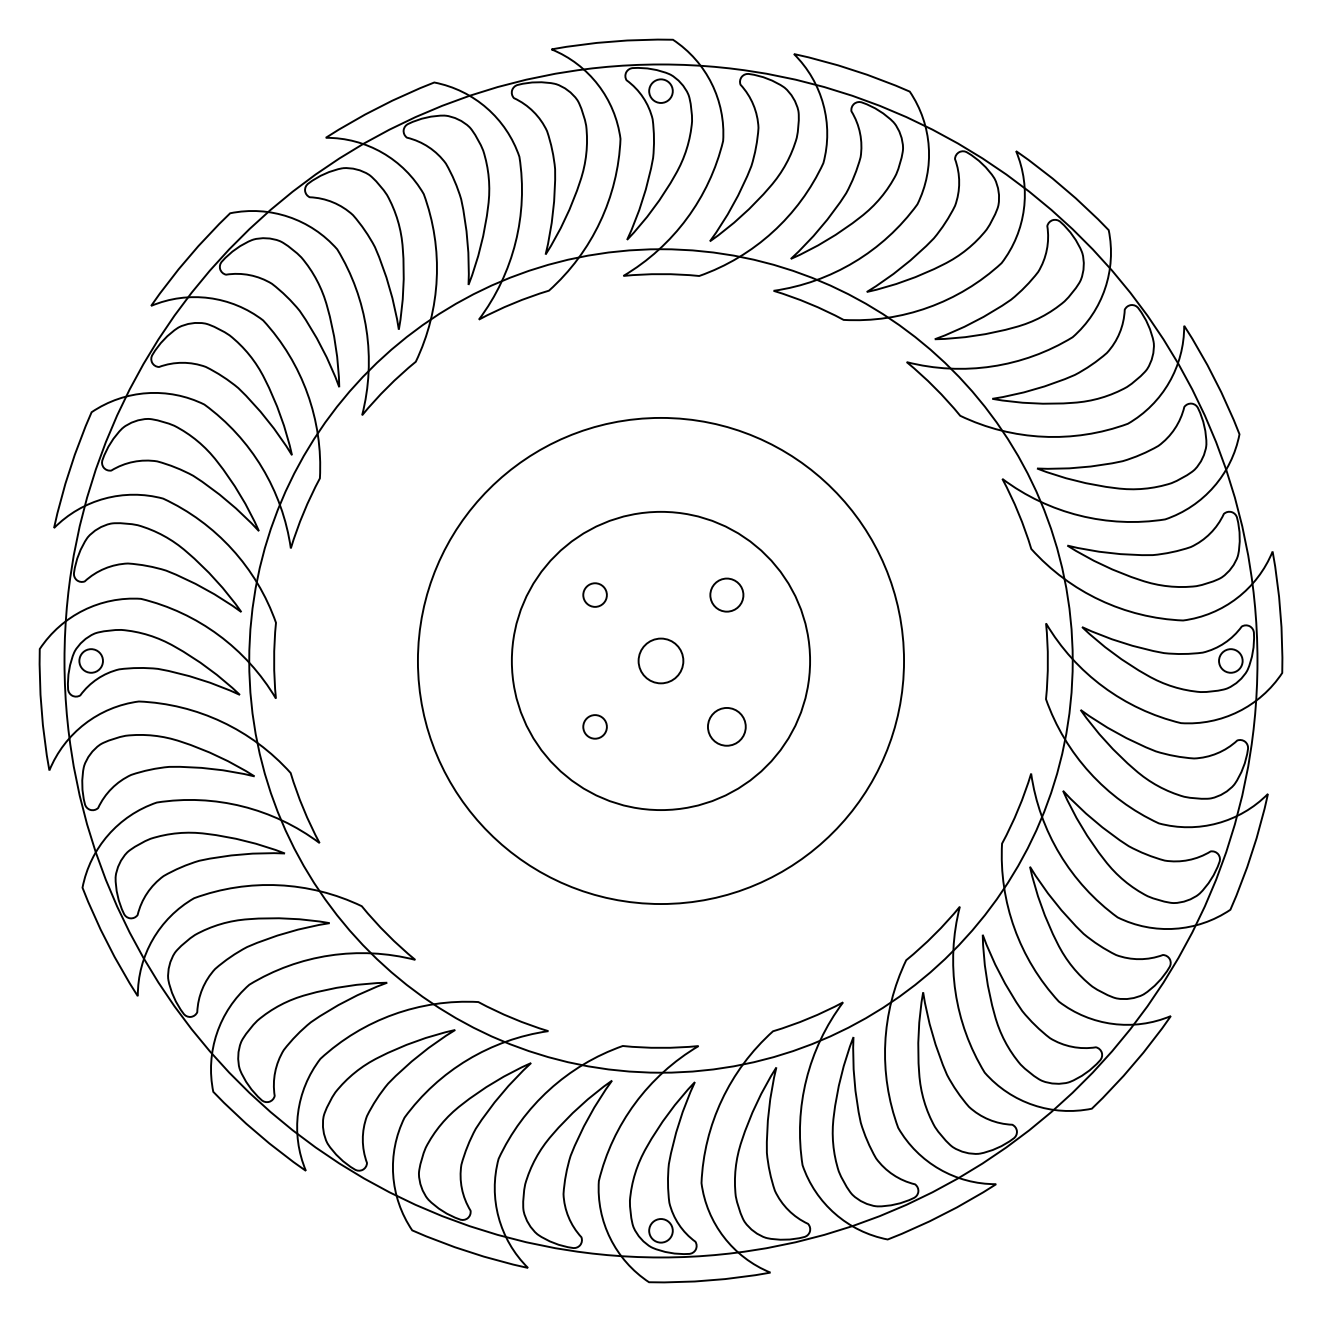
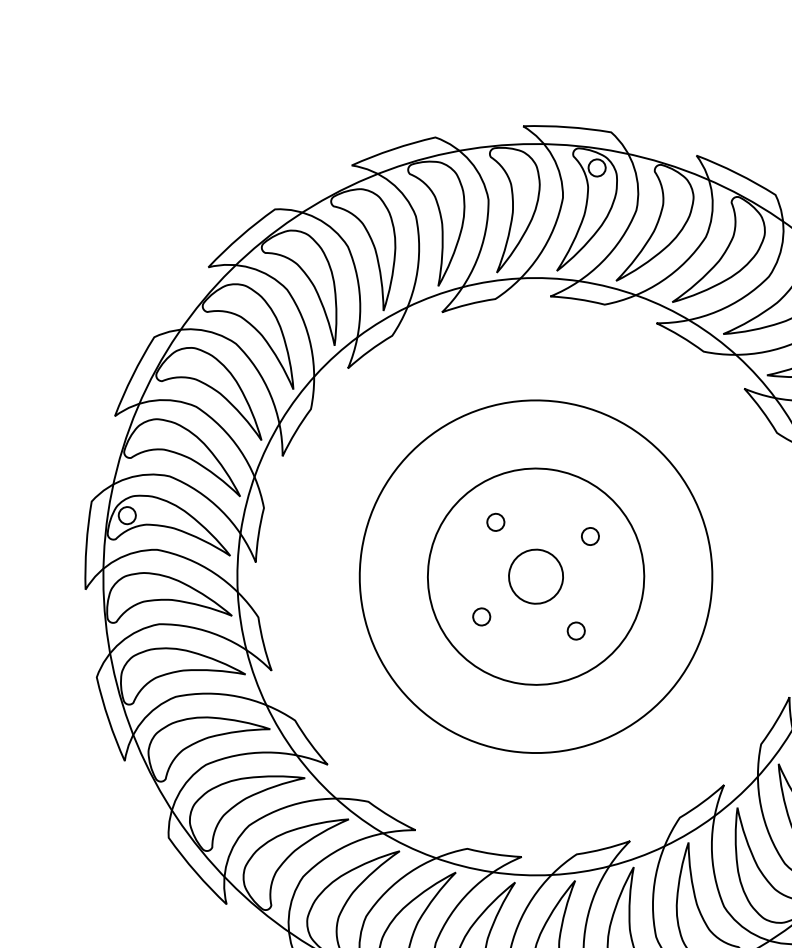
circle: (726, 594) -> (590, 536), size x0.71
circle: (660, 660) -> (535, 576), size x1.67
circle: (726, 726) -> (576, 630), size x0.62

